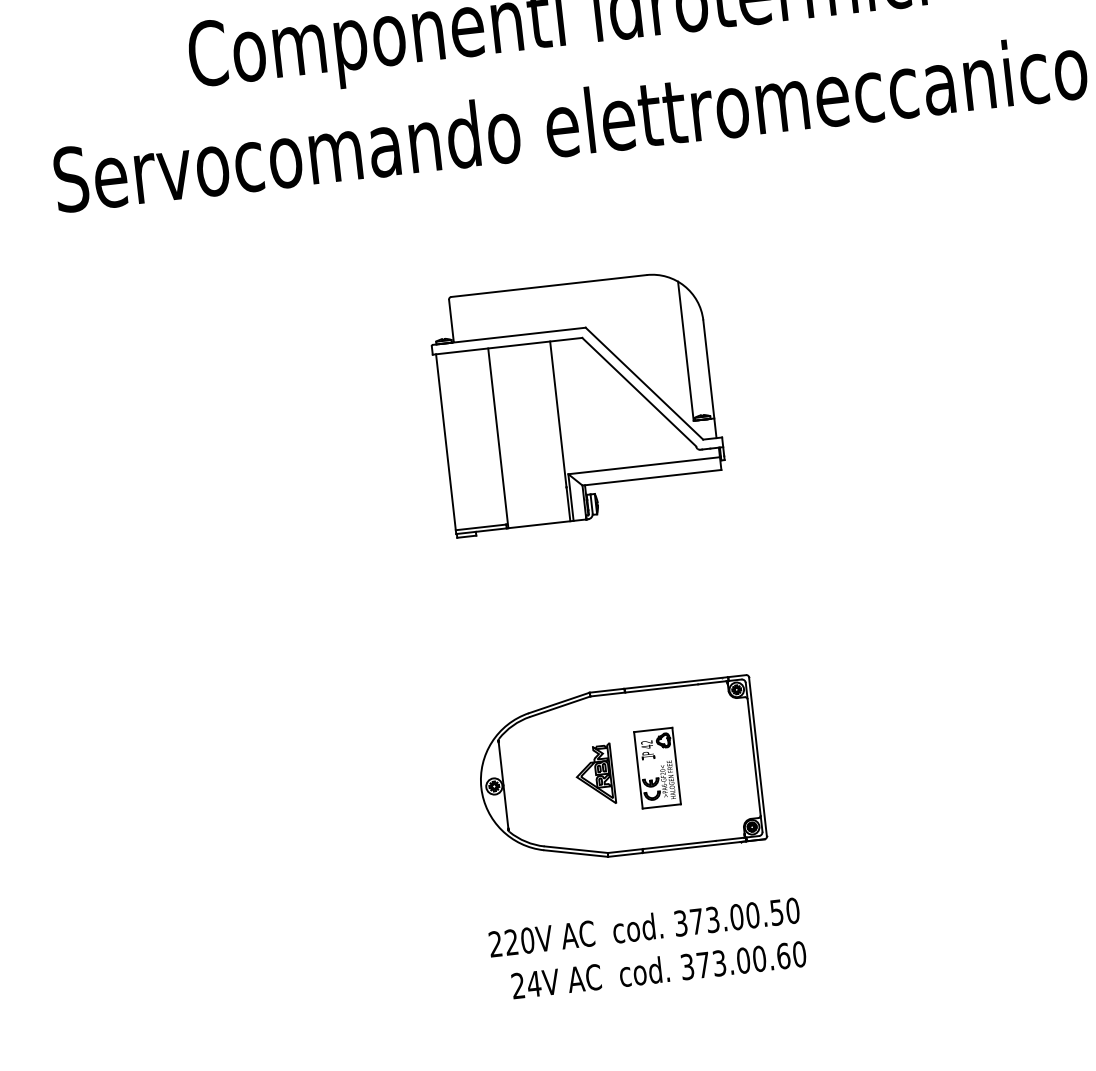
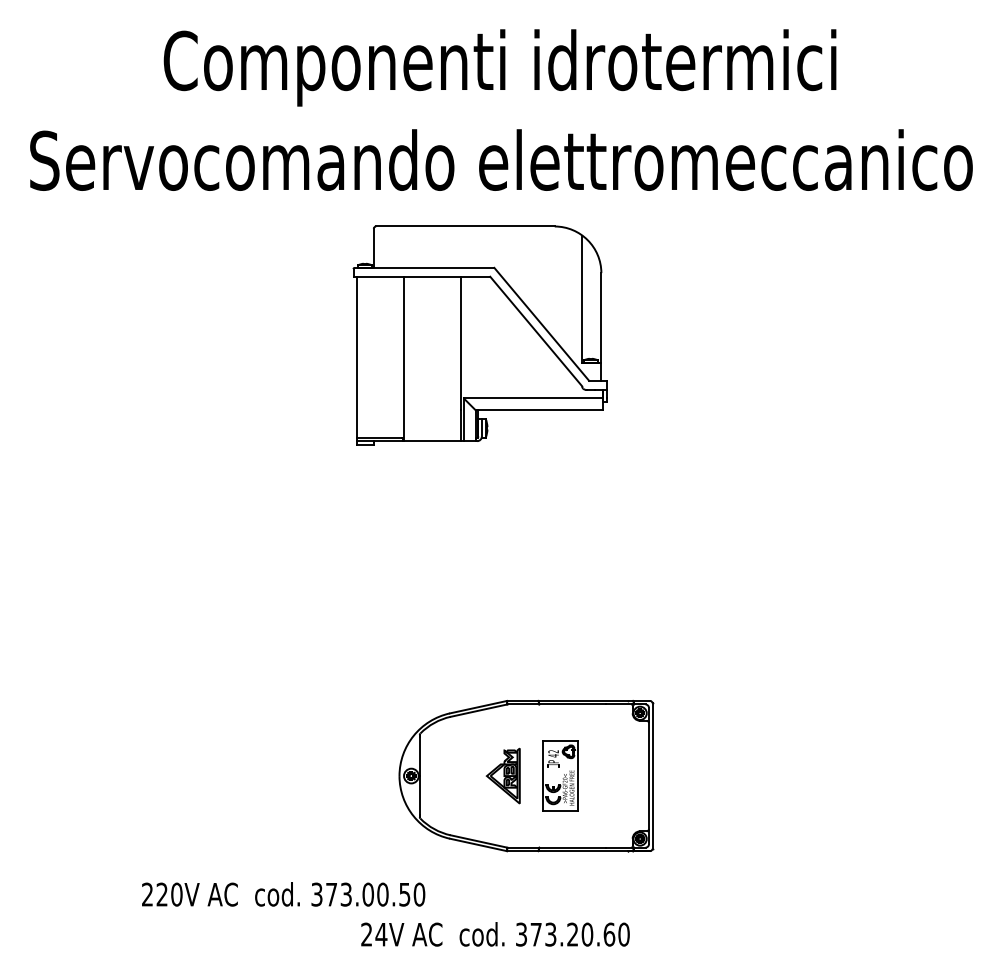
part: (577, 403) -> (479, 335), moved
part: (620, 771) -> (526, 775), moved
text: (644, 927) -> (283, 894), moved
text: (743, 960) -> (572, 934), 373.00.60 -> 373.20.60

